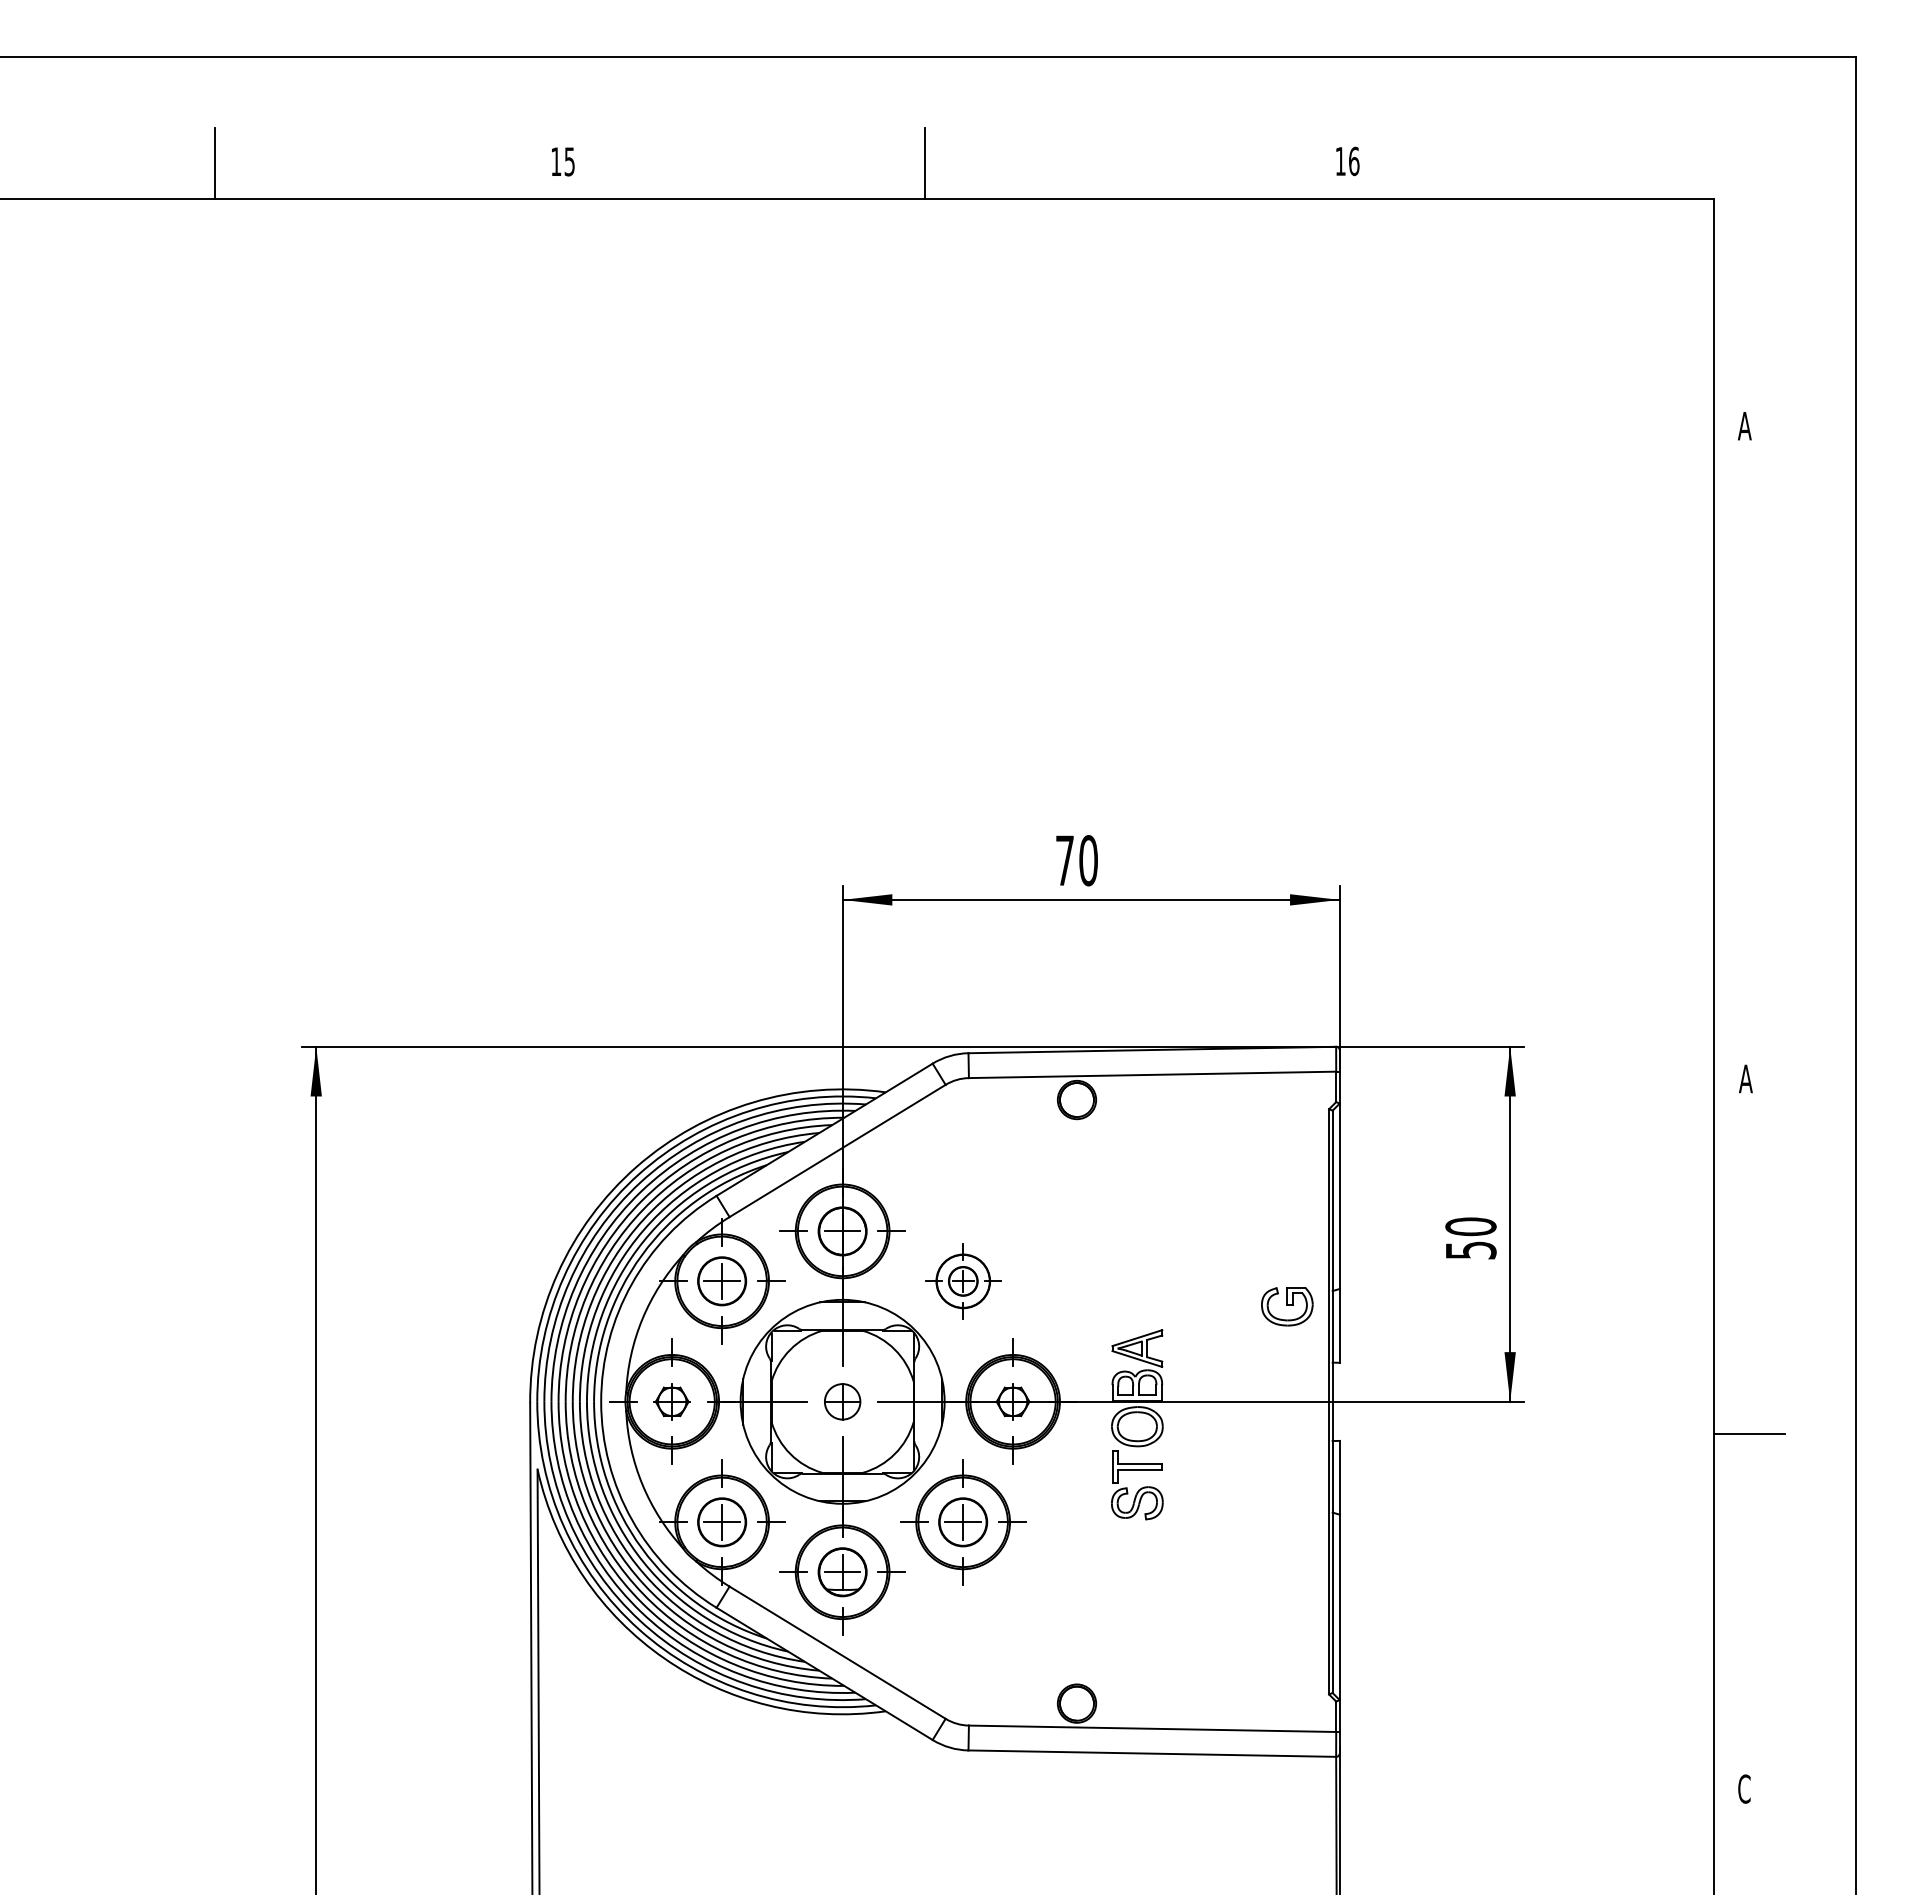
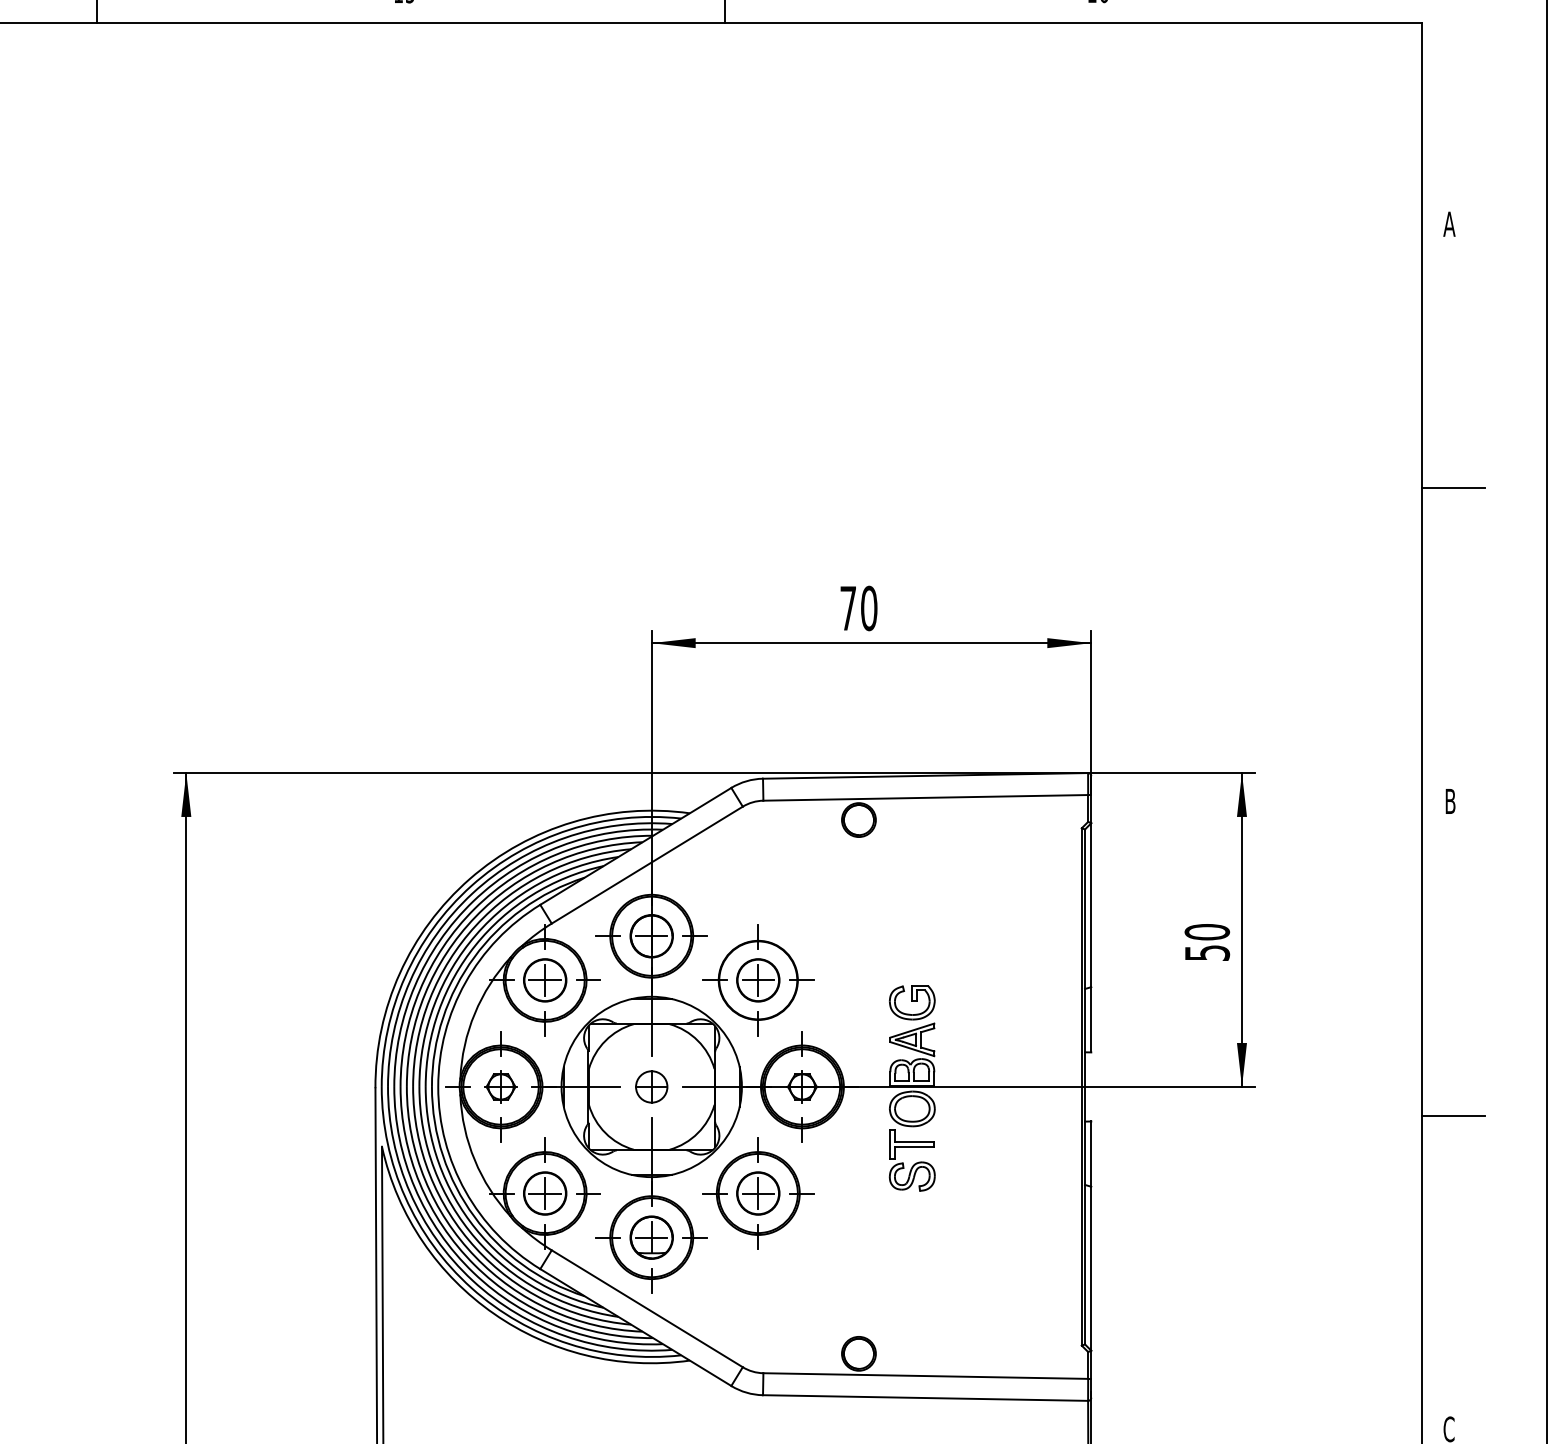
line: (1748, 724) -> (1452, 488), added
text: (1745, 1078) -> (1450, 801), A -> B
part: (963, 1281) -> (758, 980), size x1.67
part: (1287, 1306) -> (912, 1002), moved

